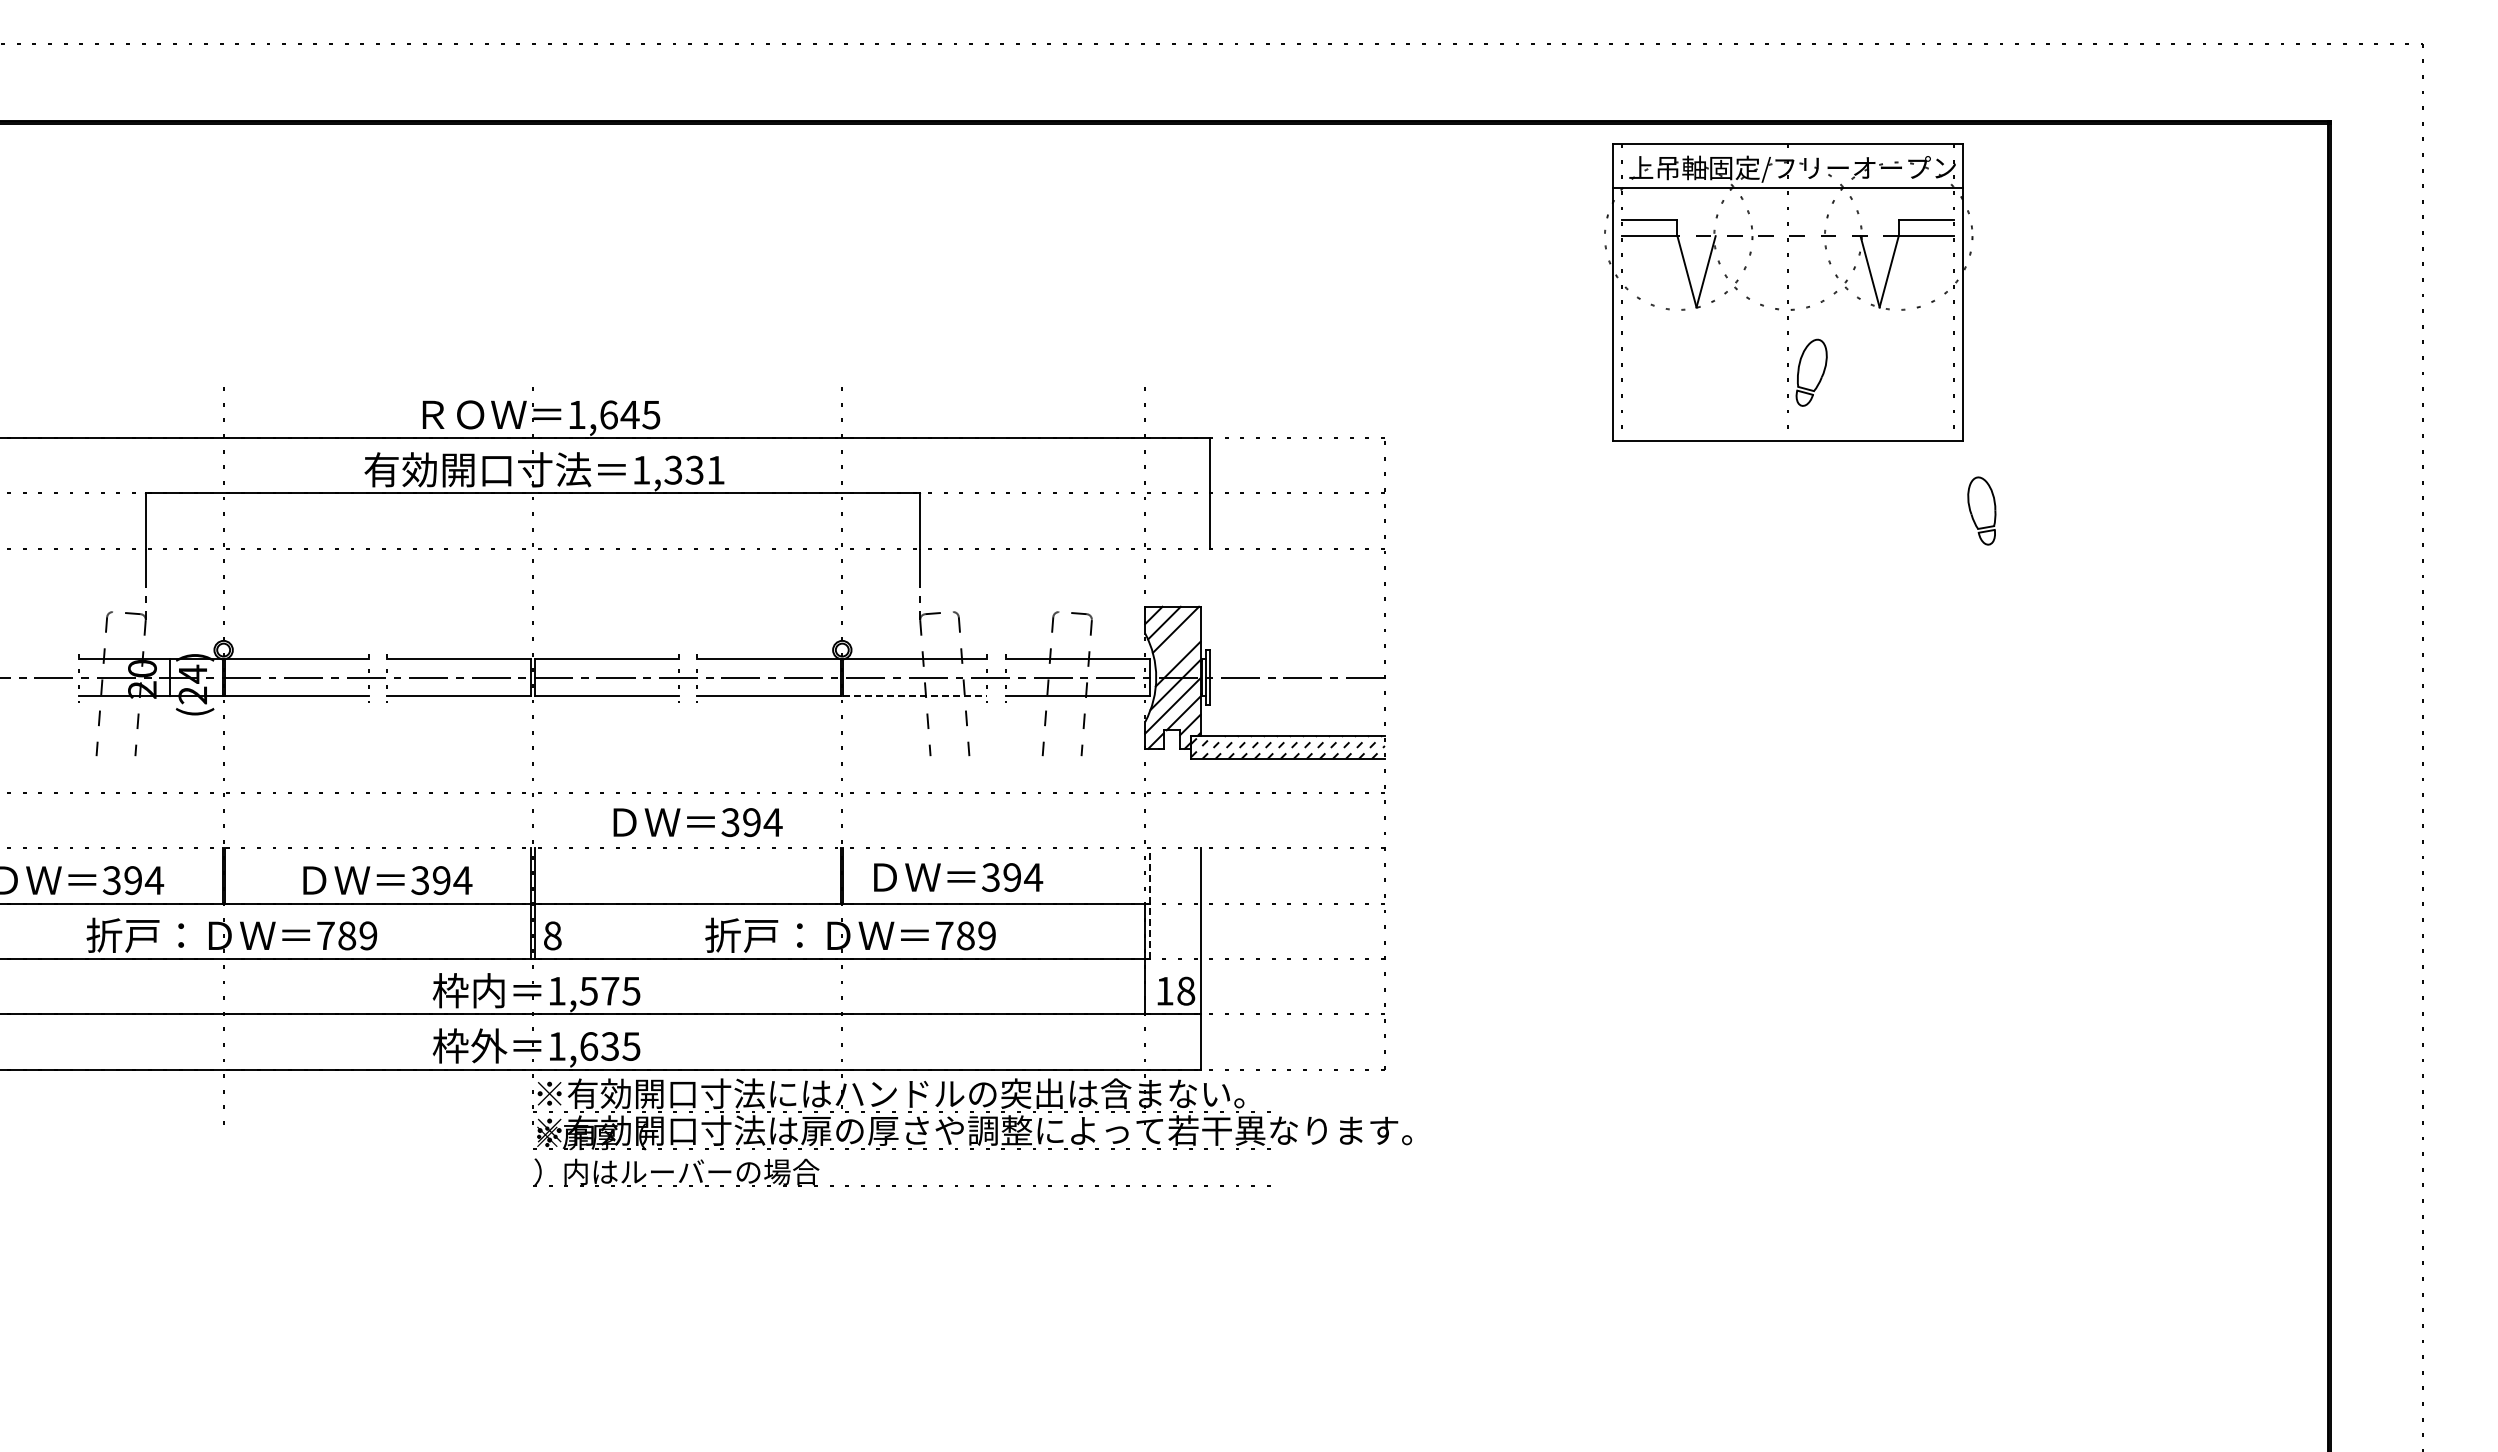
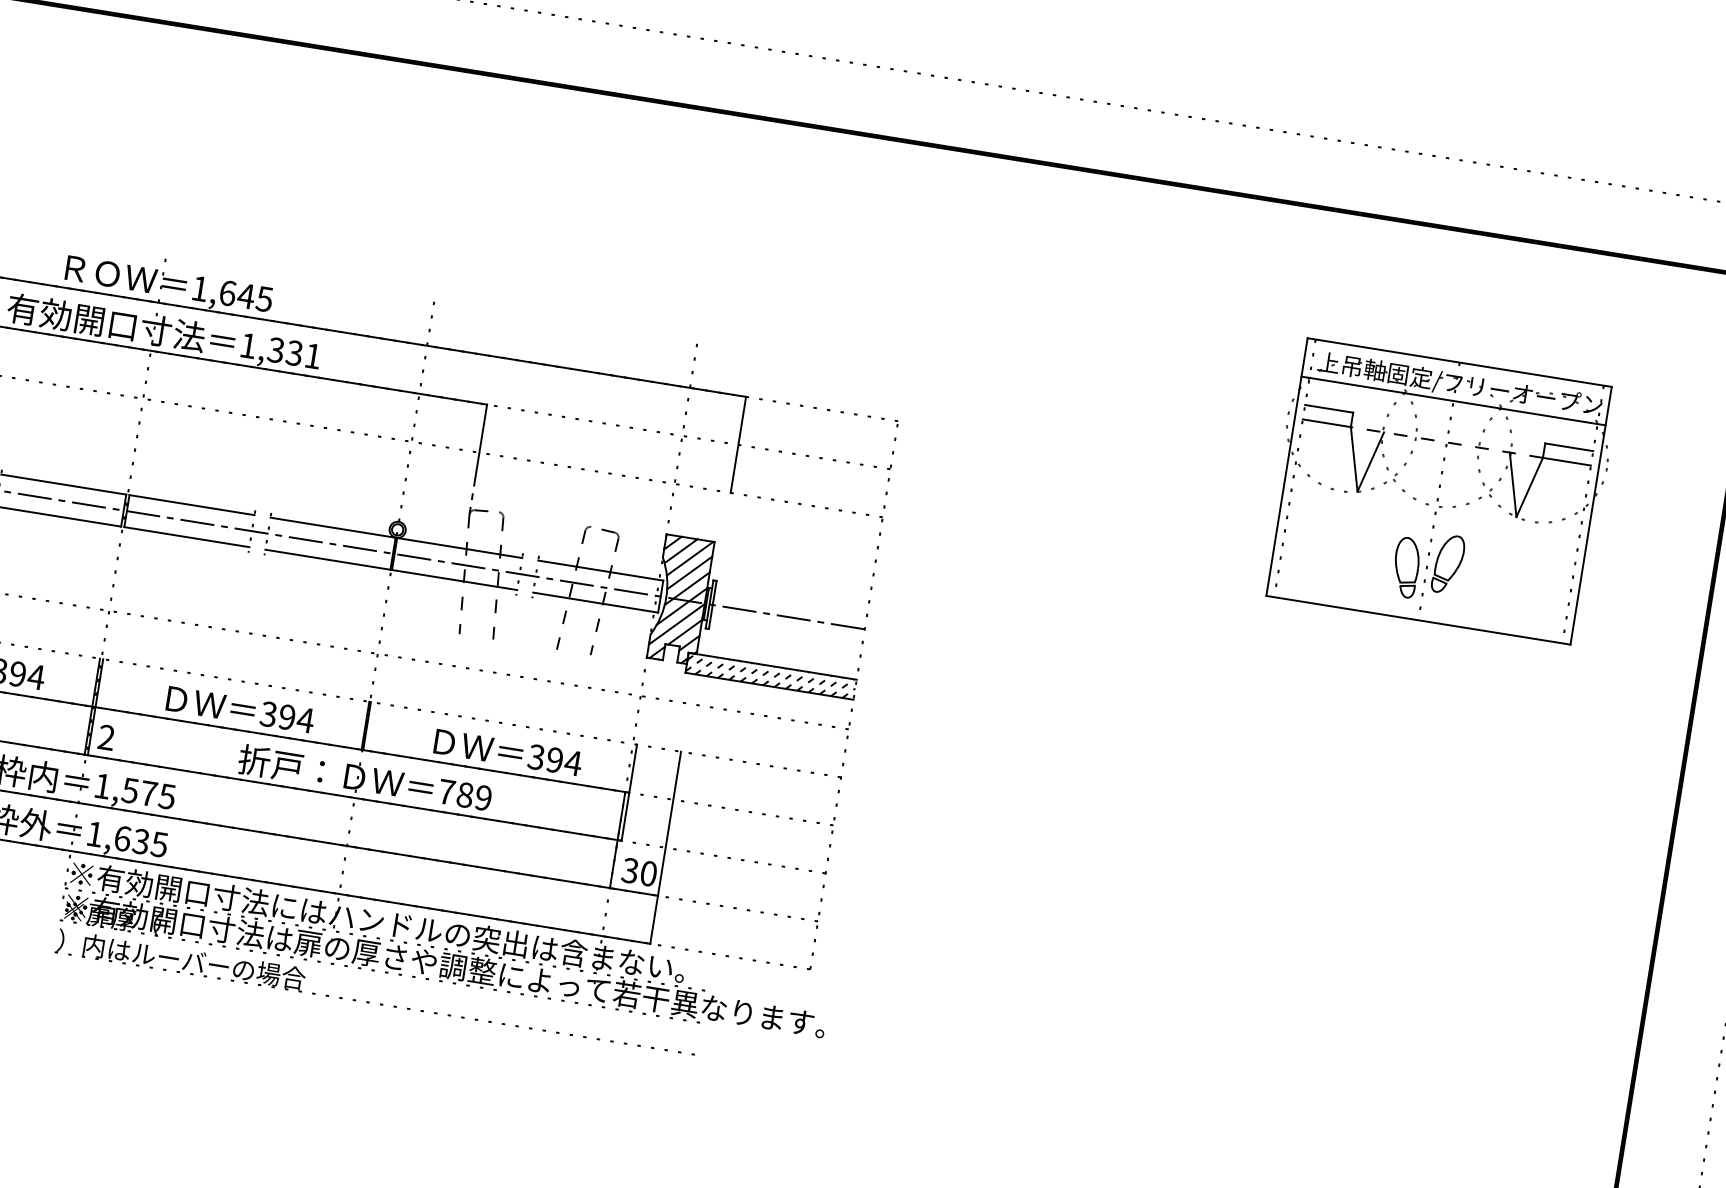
part: (1788, 292) -> (1439, 491), moved
line: (1177, 645) -> (689, 572), added
line: (915, 696) -> (454, 580), dashed -> solid
text: (697, 822) -> (239, 709), moved
text: (958, 877) -> (508, 752), moved
line: (1149, 903) -> (629, 792), dashed -> solid
text: (552, 935) -> (106, 737), 8 -> 2
text: (1175, 990) -> (639, 871), 18 -> 30

